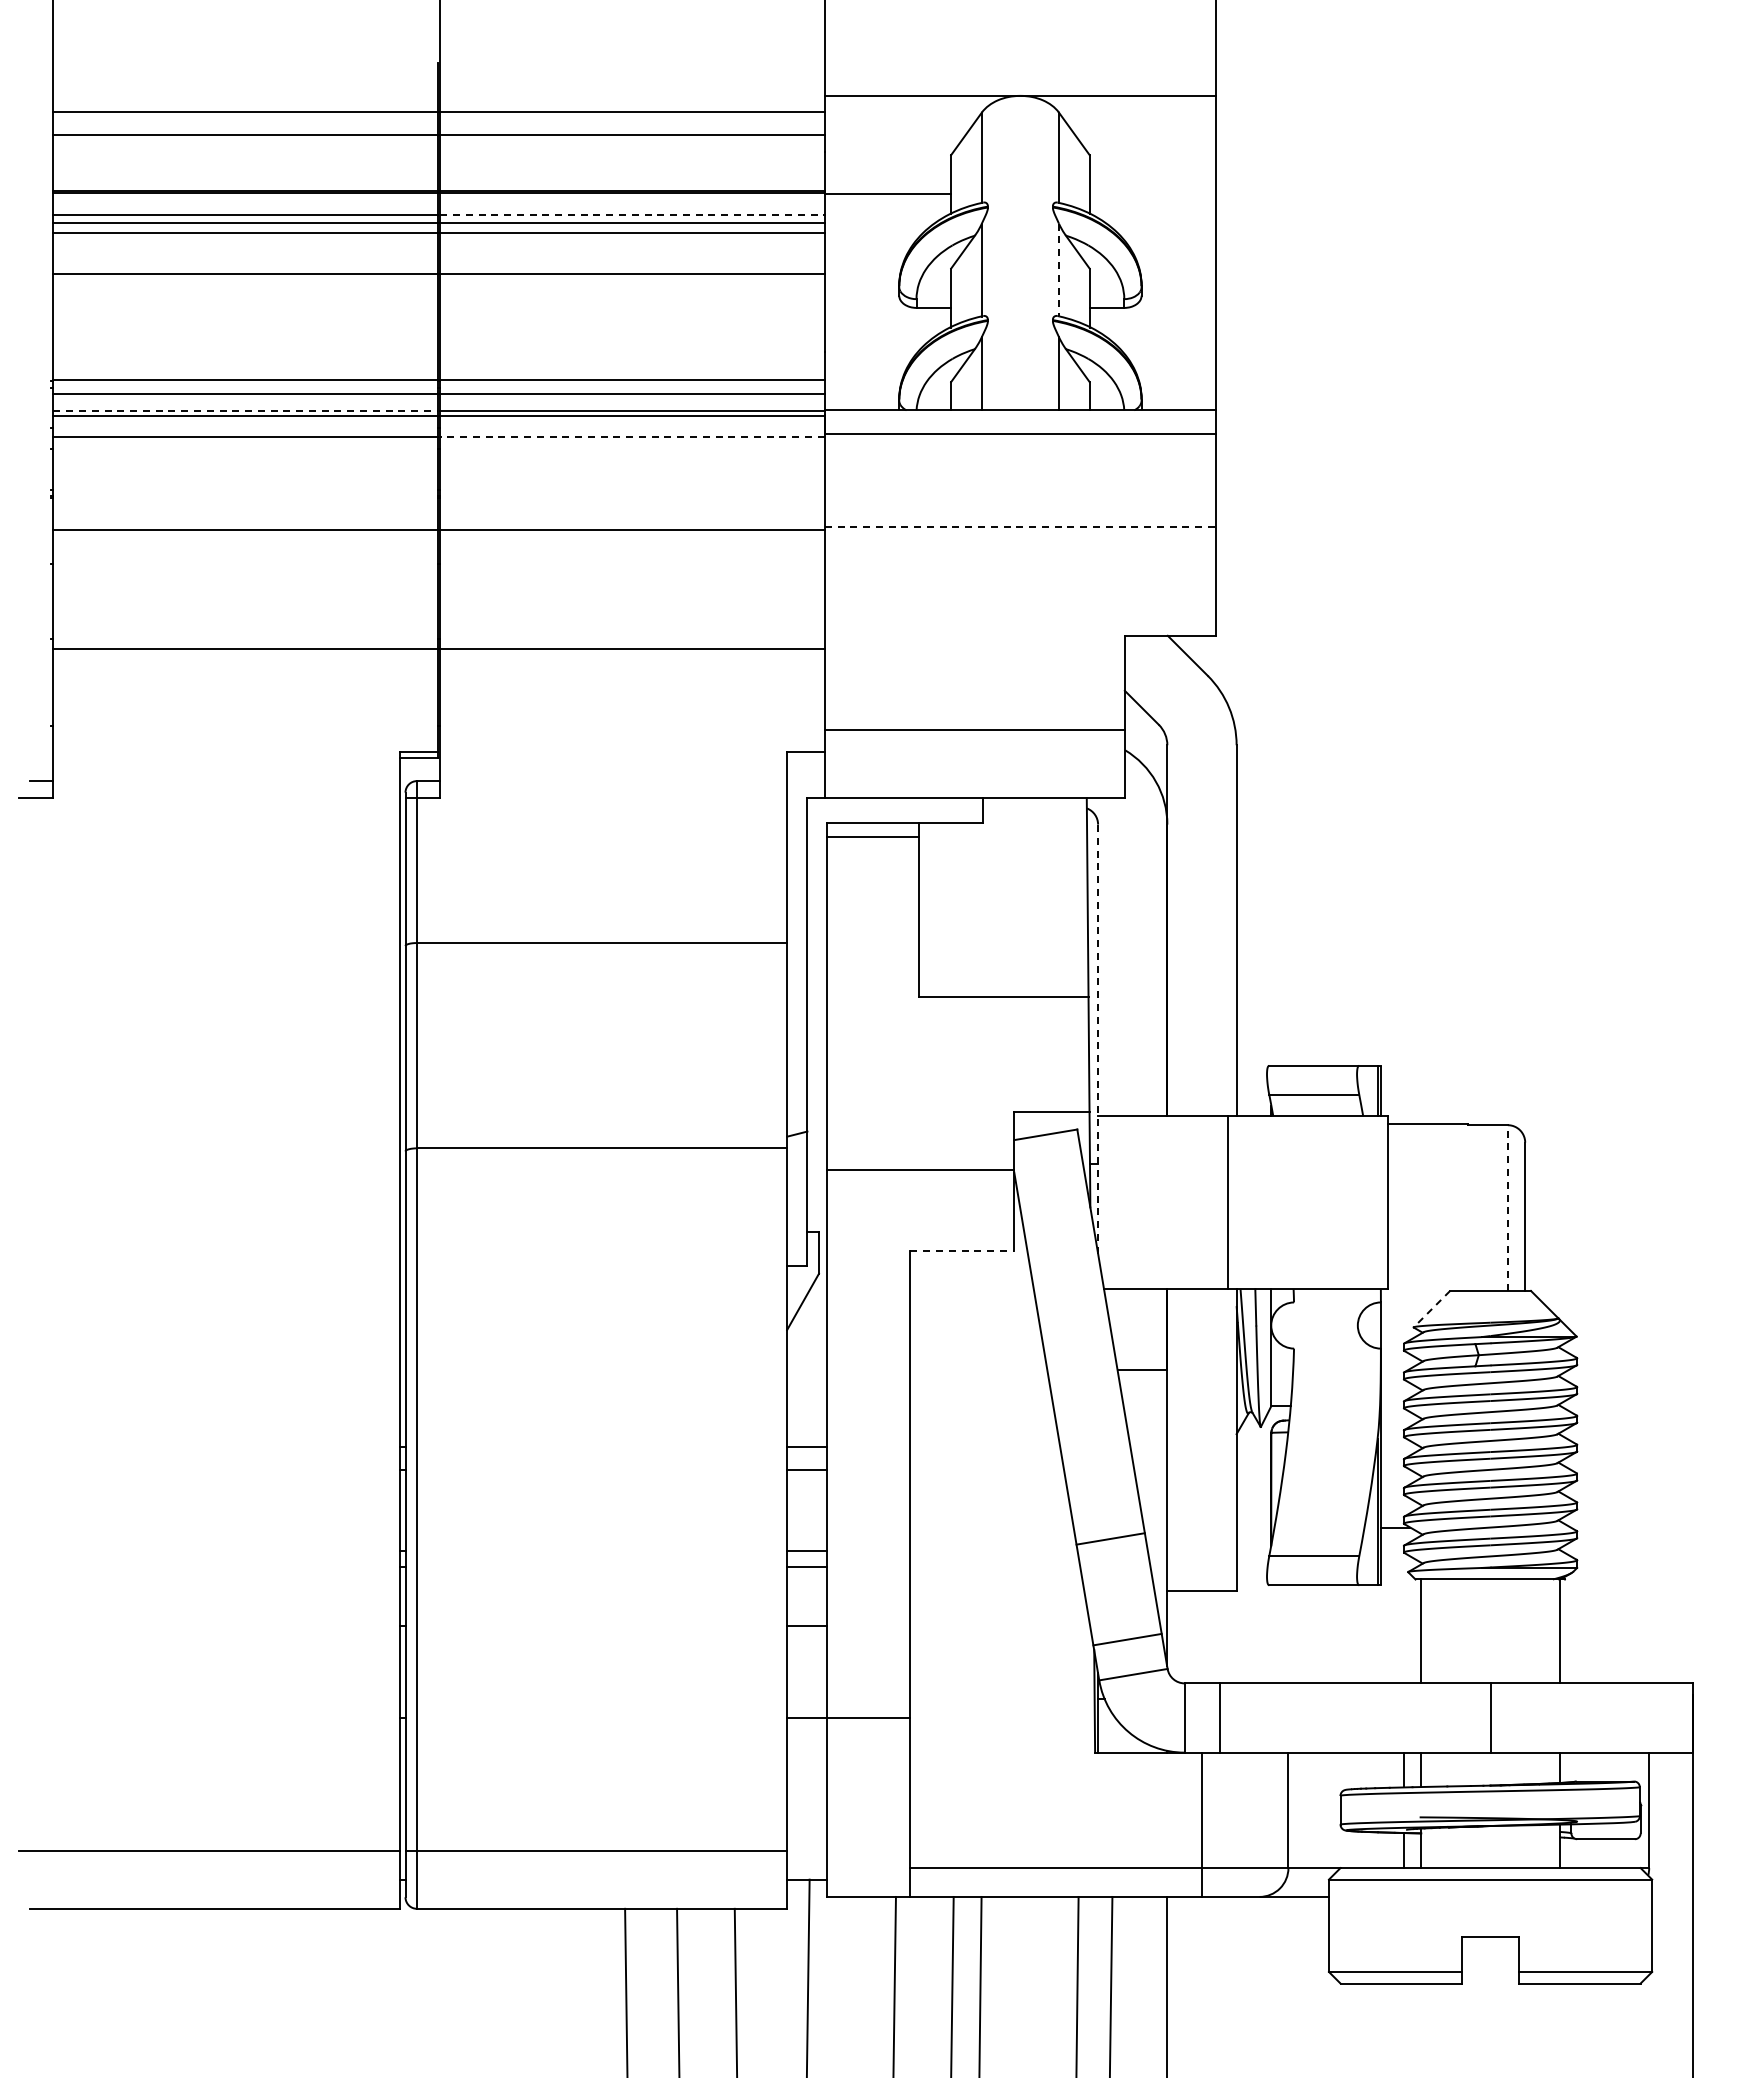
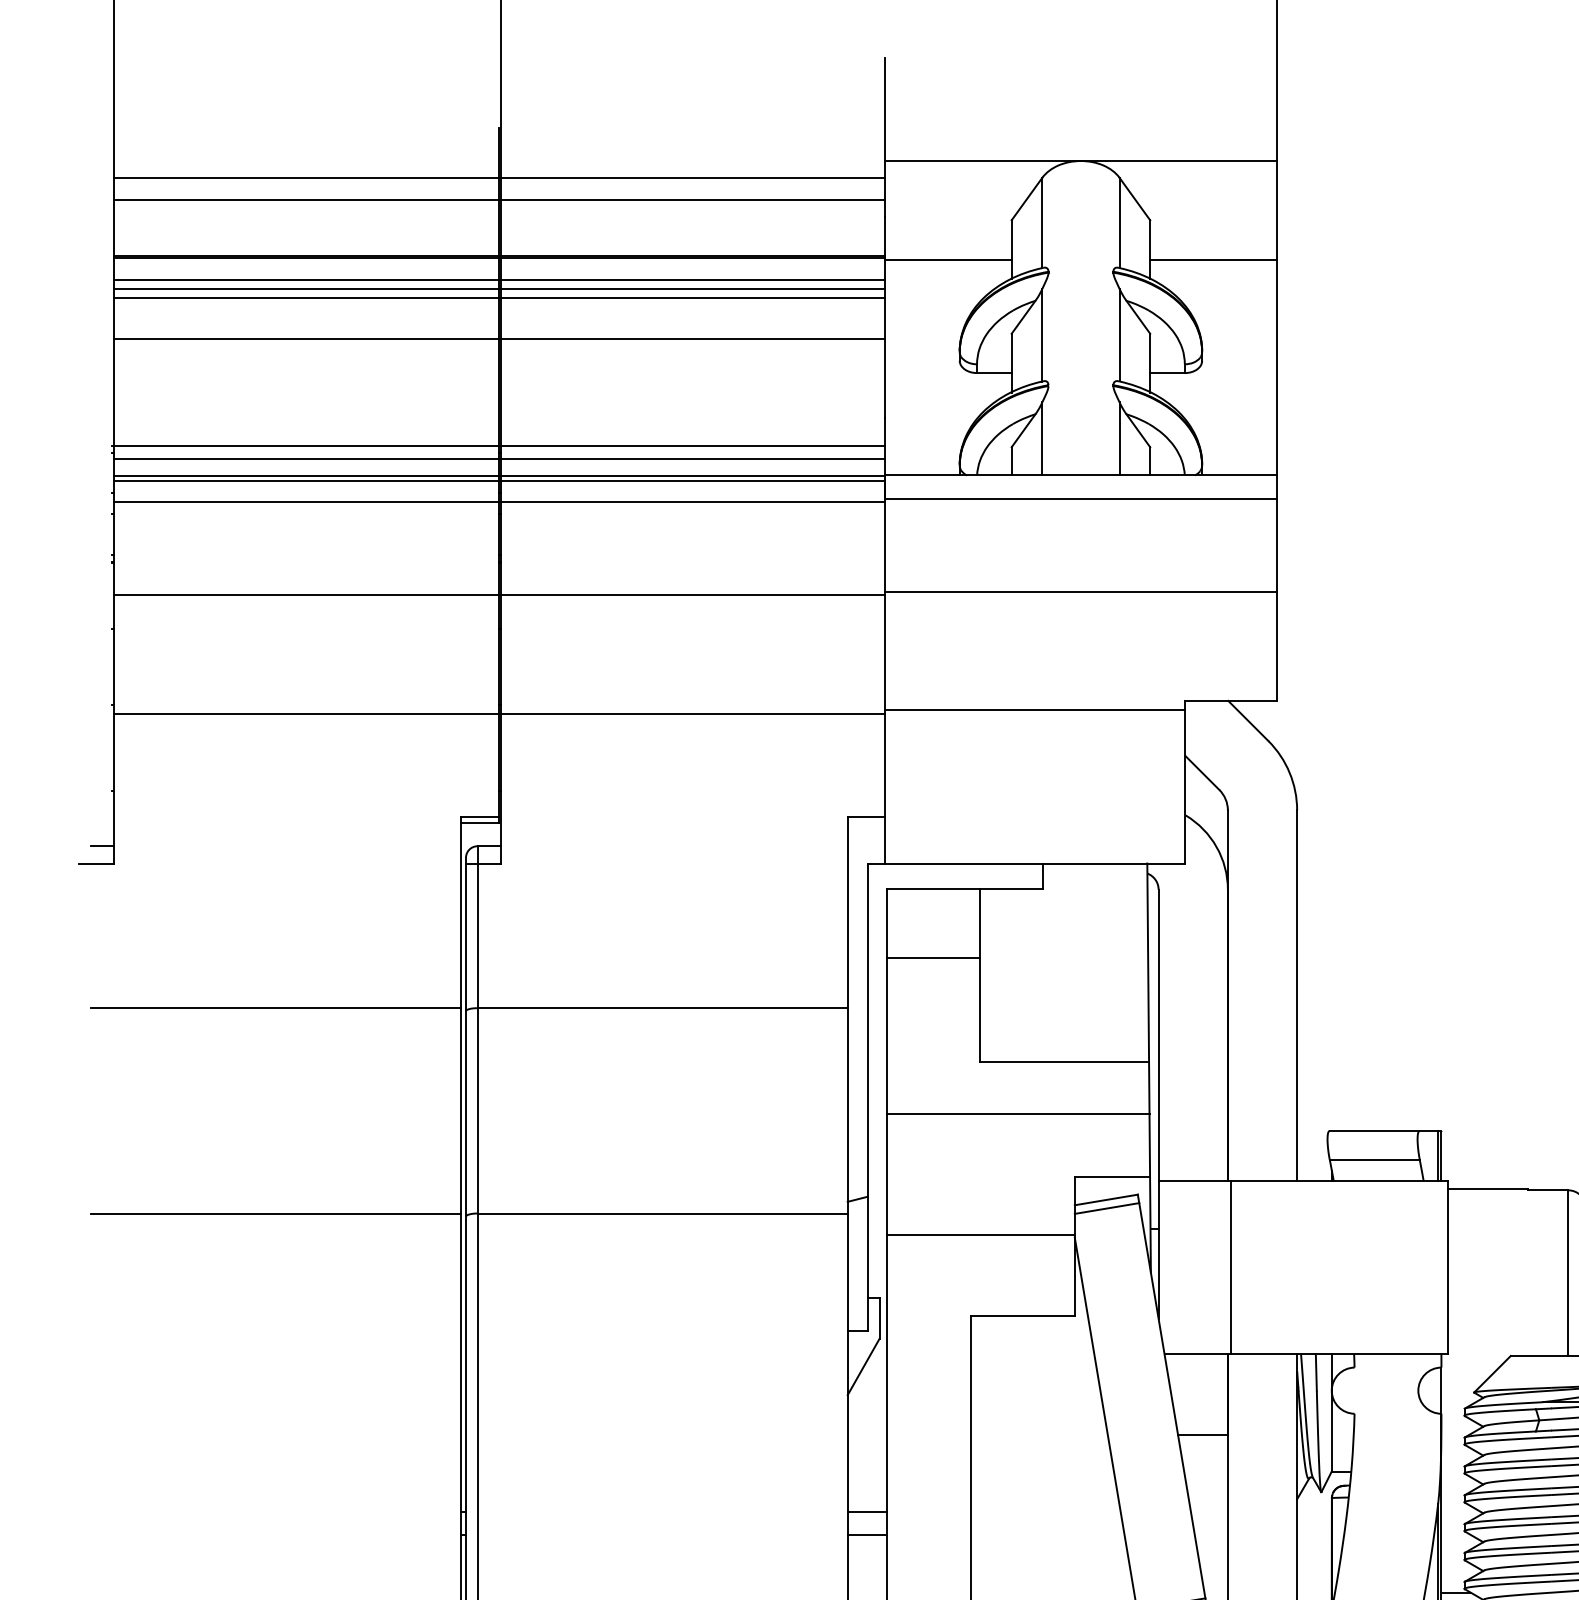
line: (1152, 194) -> (1213, 259), added
line: (632, 215) -> (693, 280), dashed -> solid
line: (1058, 270) -> (1119, 335), dashed -> solid
line: (246, 411) -> (307, 476), dashed -> solid
line: (631, 437) -> (692, 502), dashed -> solid
line: (1020, 526) -> (1081, 591), dashed -> solid
line: (974, 730) -> (1035, 710), moved
line: (872, 836) -> (933, 957), moved
line: (215, 943) -> (276, 1008), added
line: (1098, 1039) -> (1159, 1104), dashed -> solid
line: (957, 1048) -> (1018, 1113), added
line: (1046, 1142) -> (1107, 1207), added
line: (215, 1148) -> (276, 1213), added
line: (1228, 1202) -> (1231, 1267), moved
line: (1507, 1208) -> (1568, 1273), dashed -> solid
line: (962, 1250) -> (1023, 1315), dashed -> solid
line: (1431, 1309) -> (1492, 1374), dashed -> solid

